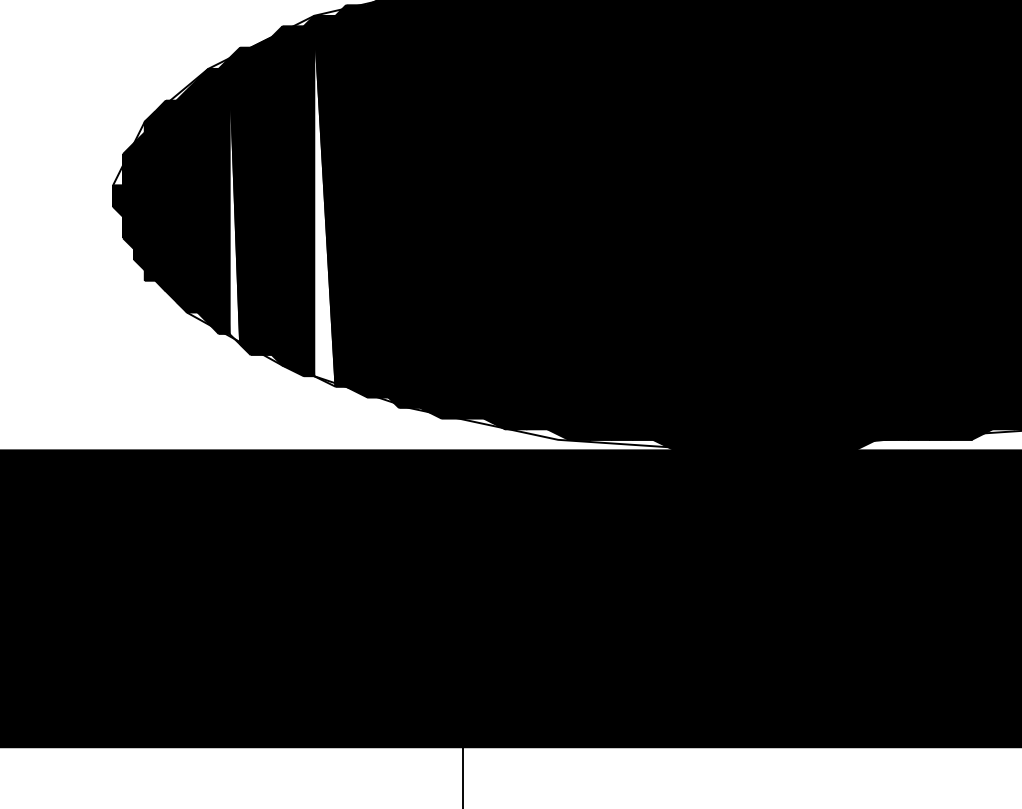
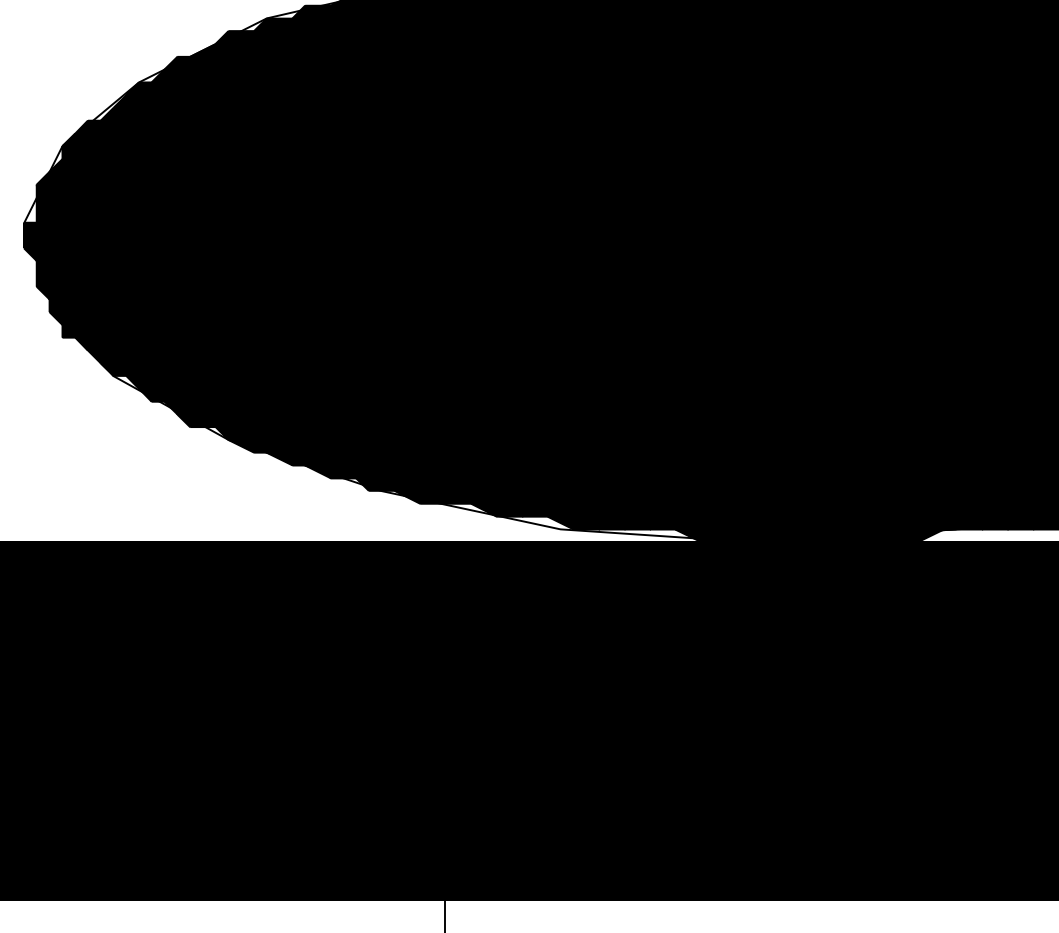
fill: (324, 200) -> (279, 240), added
fill: (234, 201) -> (170, 242), added

